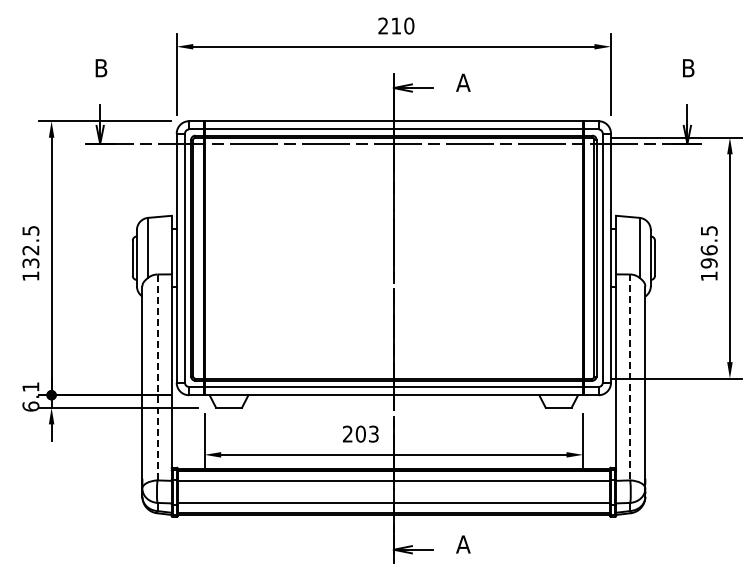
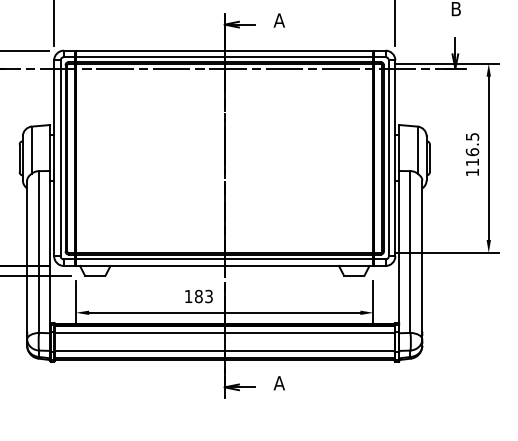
text: (708, 263) -> (471, 162), 196.5 -> 116.5
line: (157, 377) -> (39, 252), dashed -> solid
line: (630, 377) -> (410, 252), dashed -> solid
text: (354, 433) -> (193, 296), 203 -> 183

